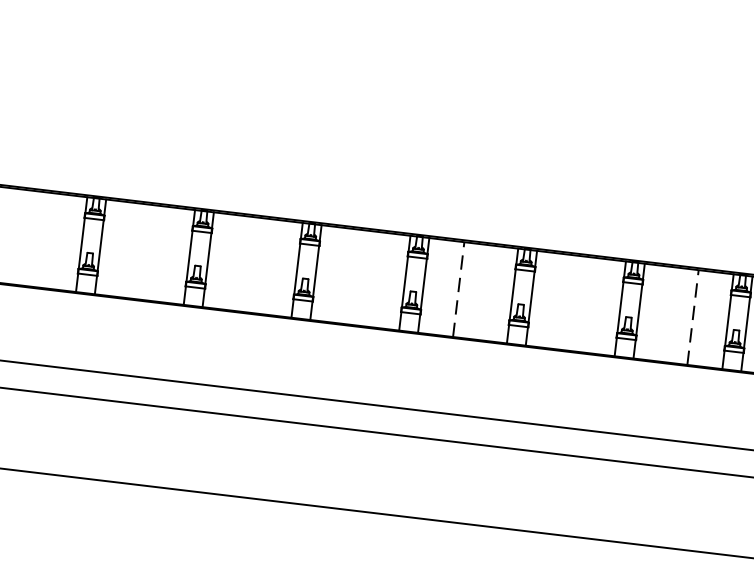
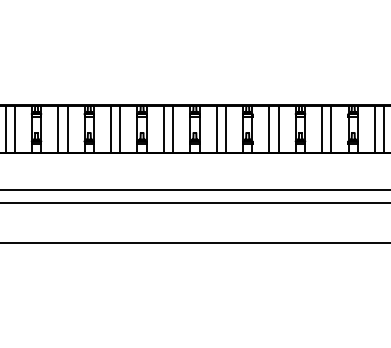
line: (28, 237) -> (58, 129), added
line: (46, 240) -> (67, 129), added
line: (136, 250) -> (111, 129), added
line: (154, 253) -> (120, 129), added
line: (242, 263) -> (163, 129), added
line: (262, 265) -> (173, 129), added
line: (350, 276) -> (216, 129), added
line: (369, 278) -> (225, 129), added
line: (458, 289) -> (269, 129), dashed -> solid
line: (477, 291) -> (278, 129), added
line: (566, 302) -> (322, 129), added
line: (585, 304) -> (331, 129), added
line: (675, 315) -> (375, 129), added
line: (693, 317) -> (384, 129), dashed -> solid

